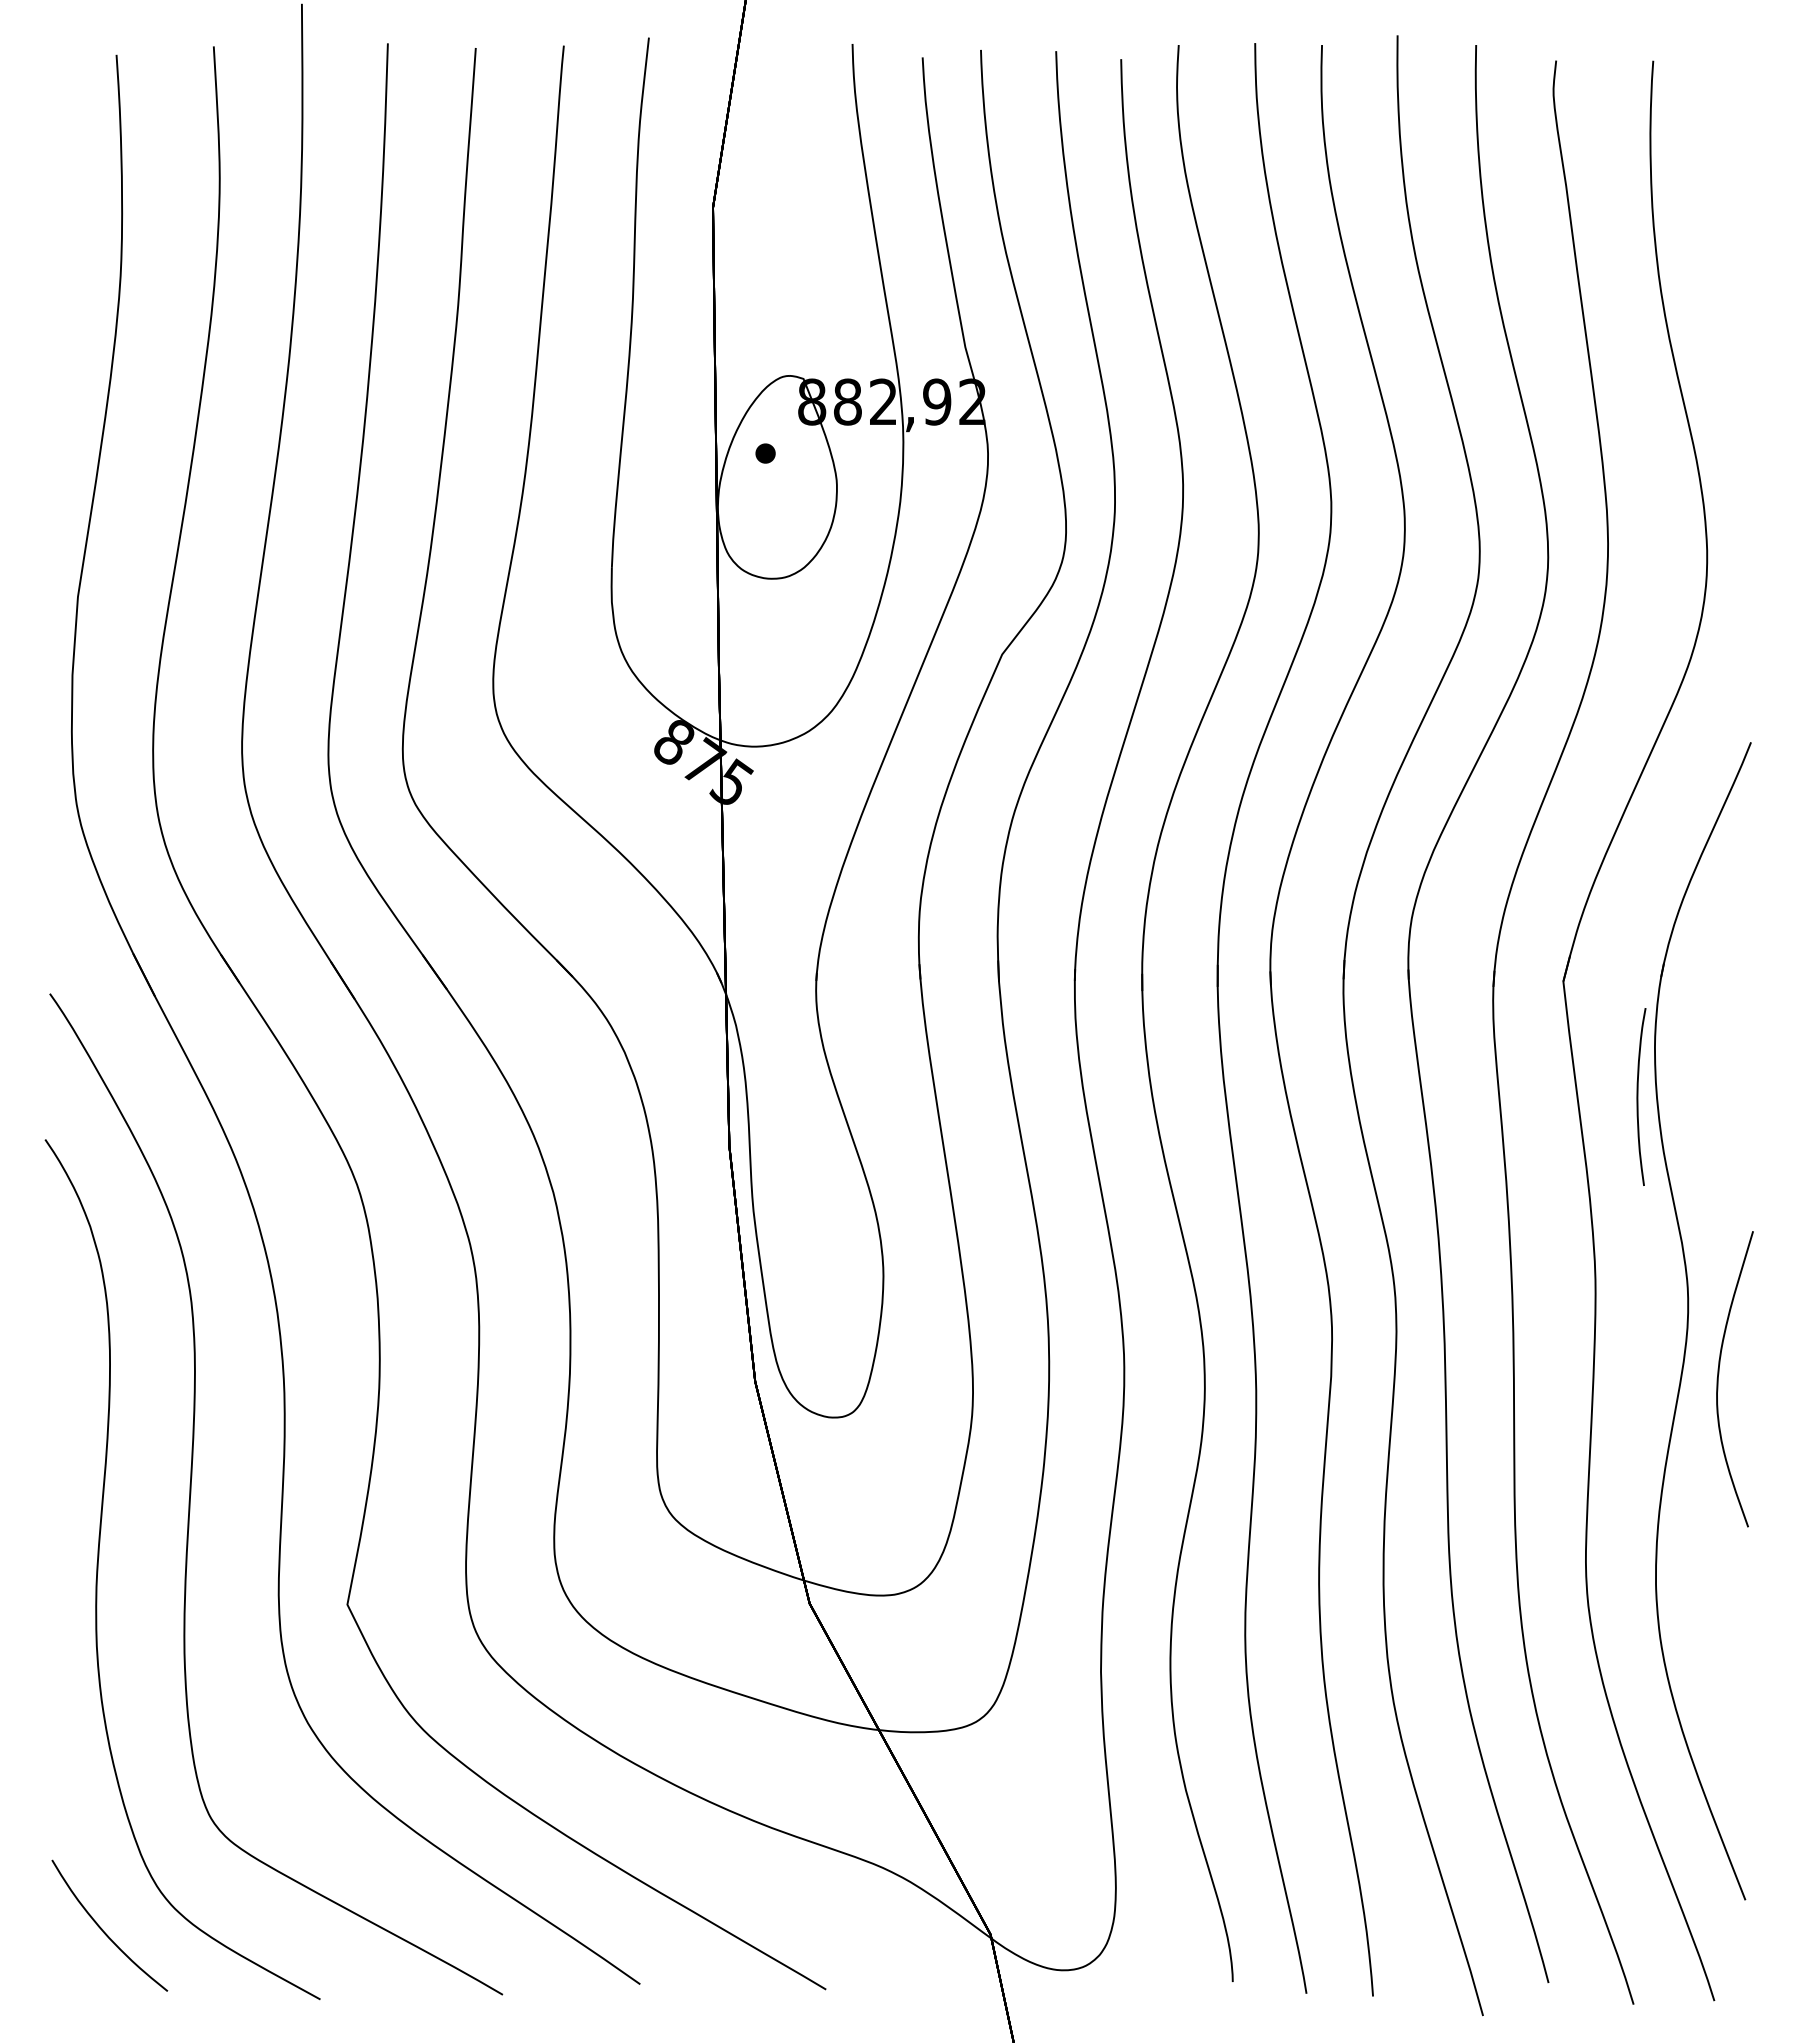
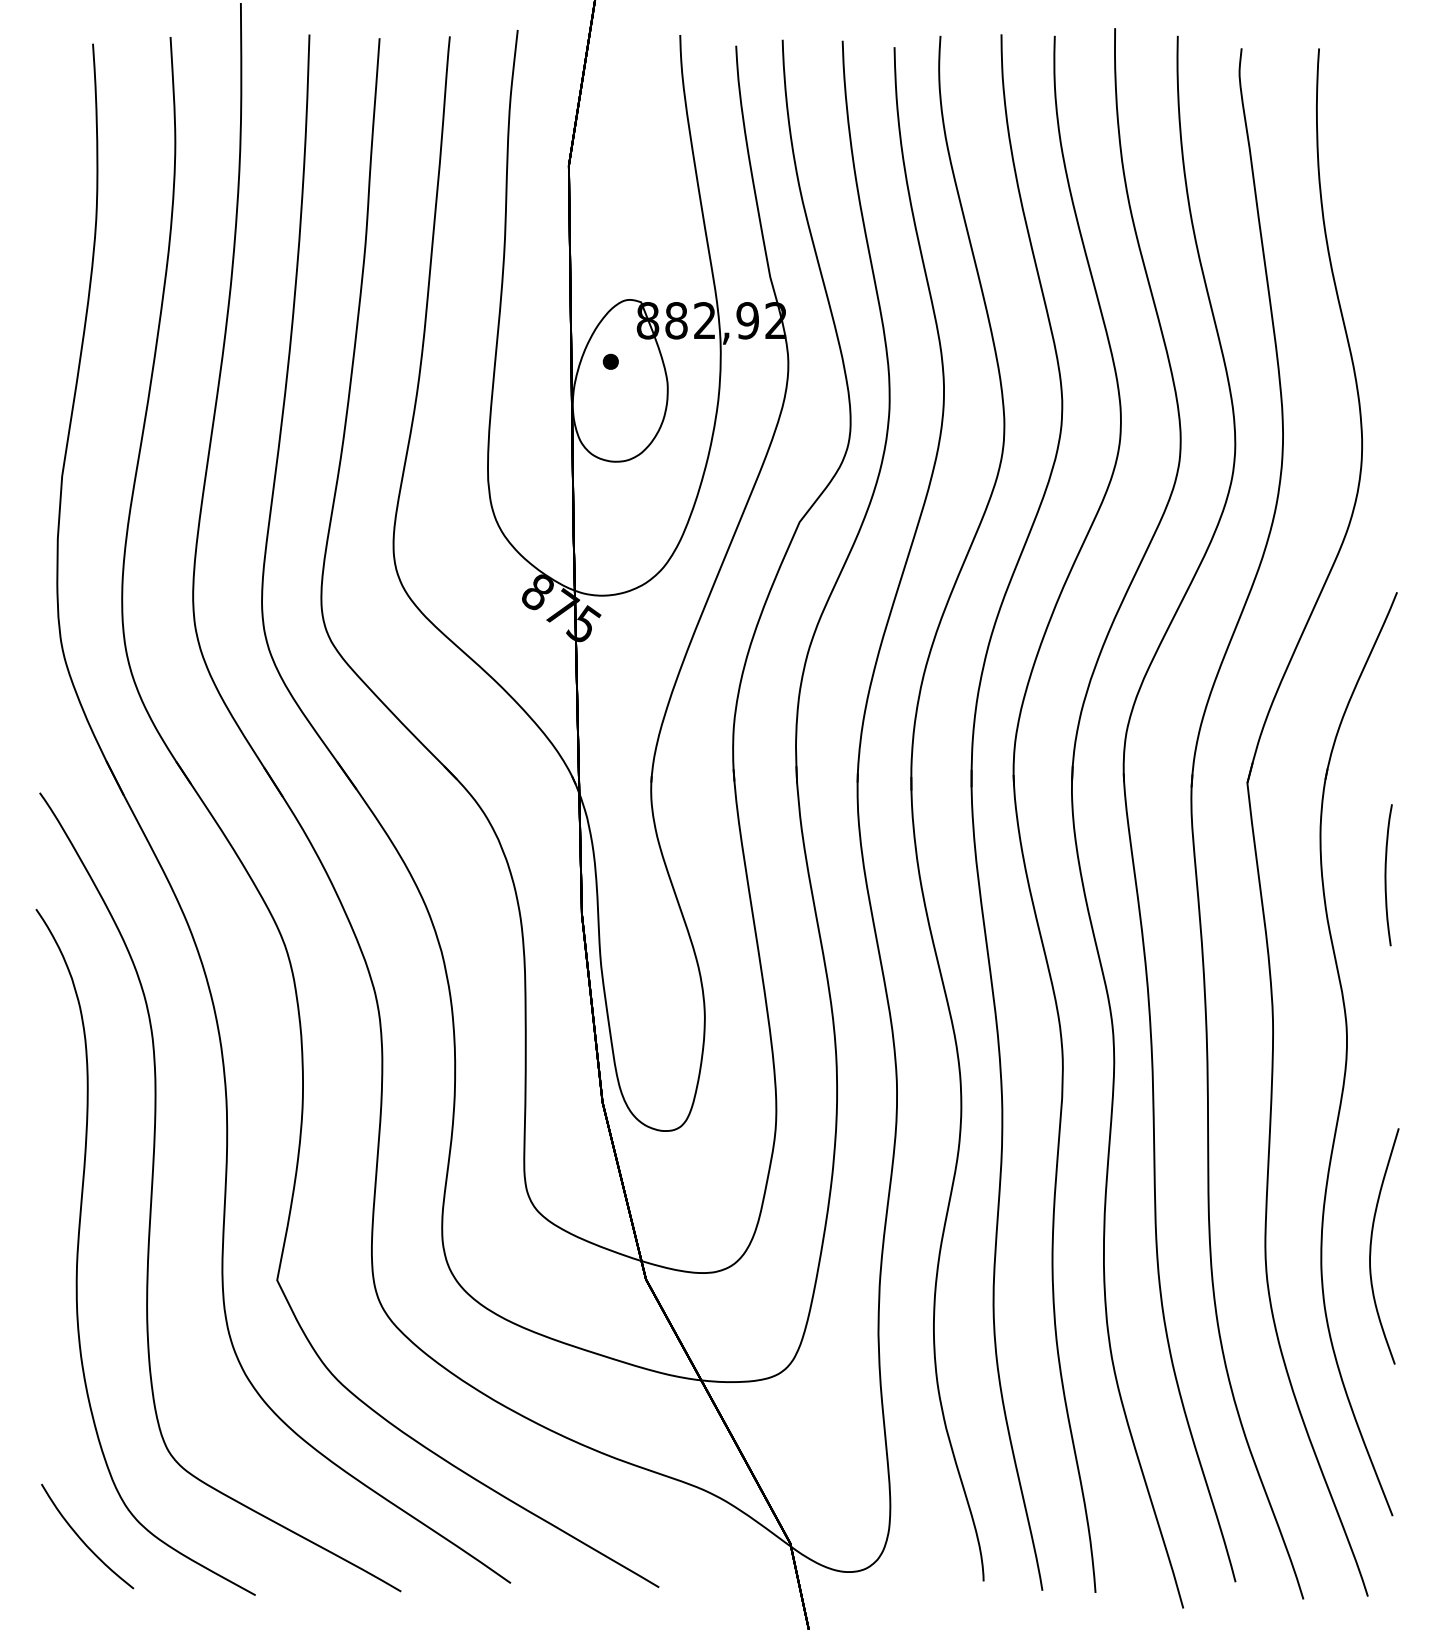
curve: (1638, 1096) -> (1386, 874), moved
curve: (1719, 1374) -> (1371, 1242), moved

